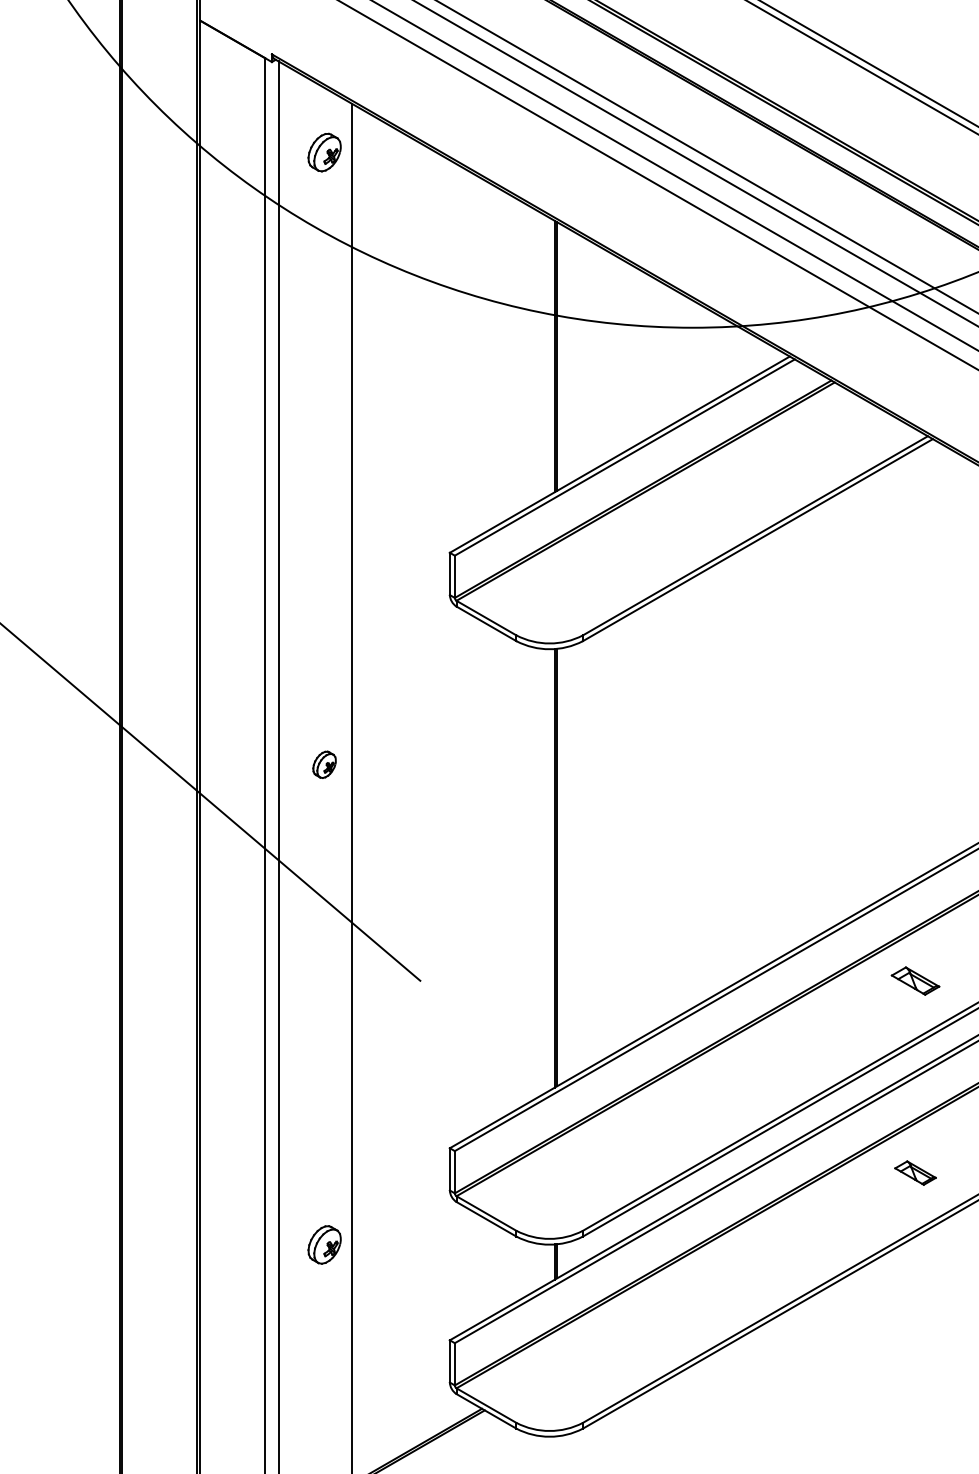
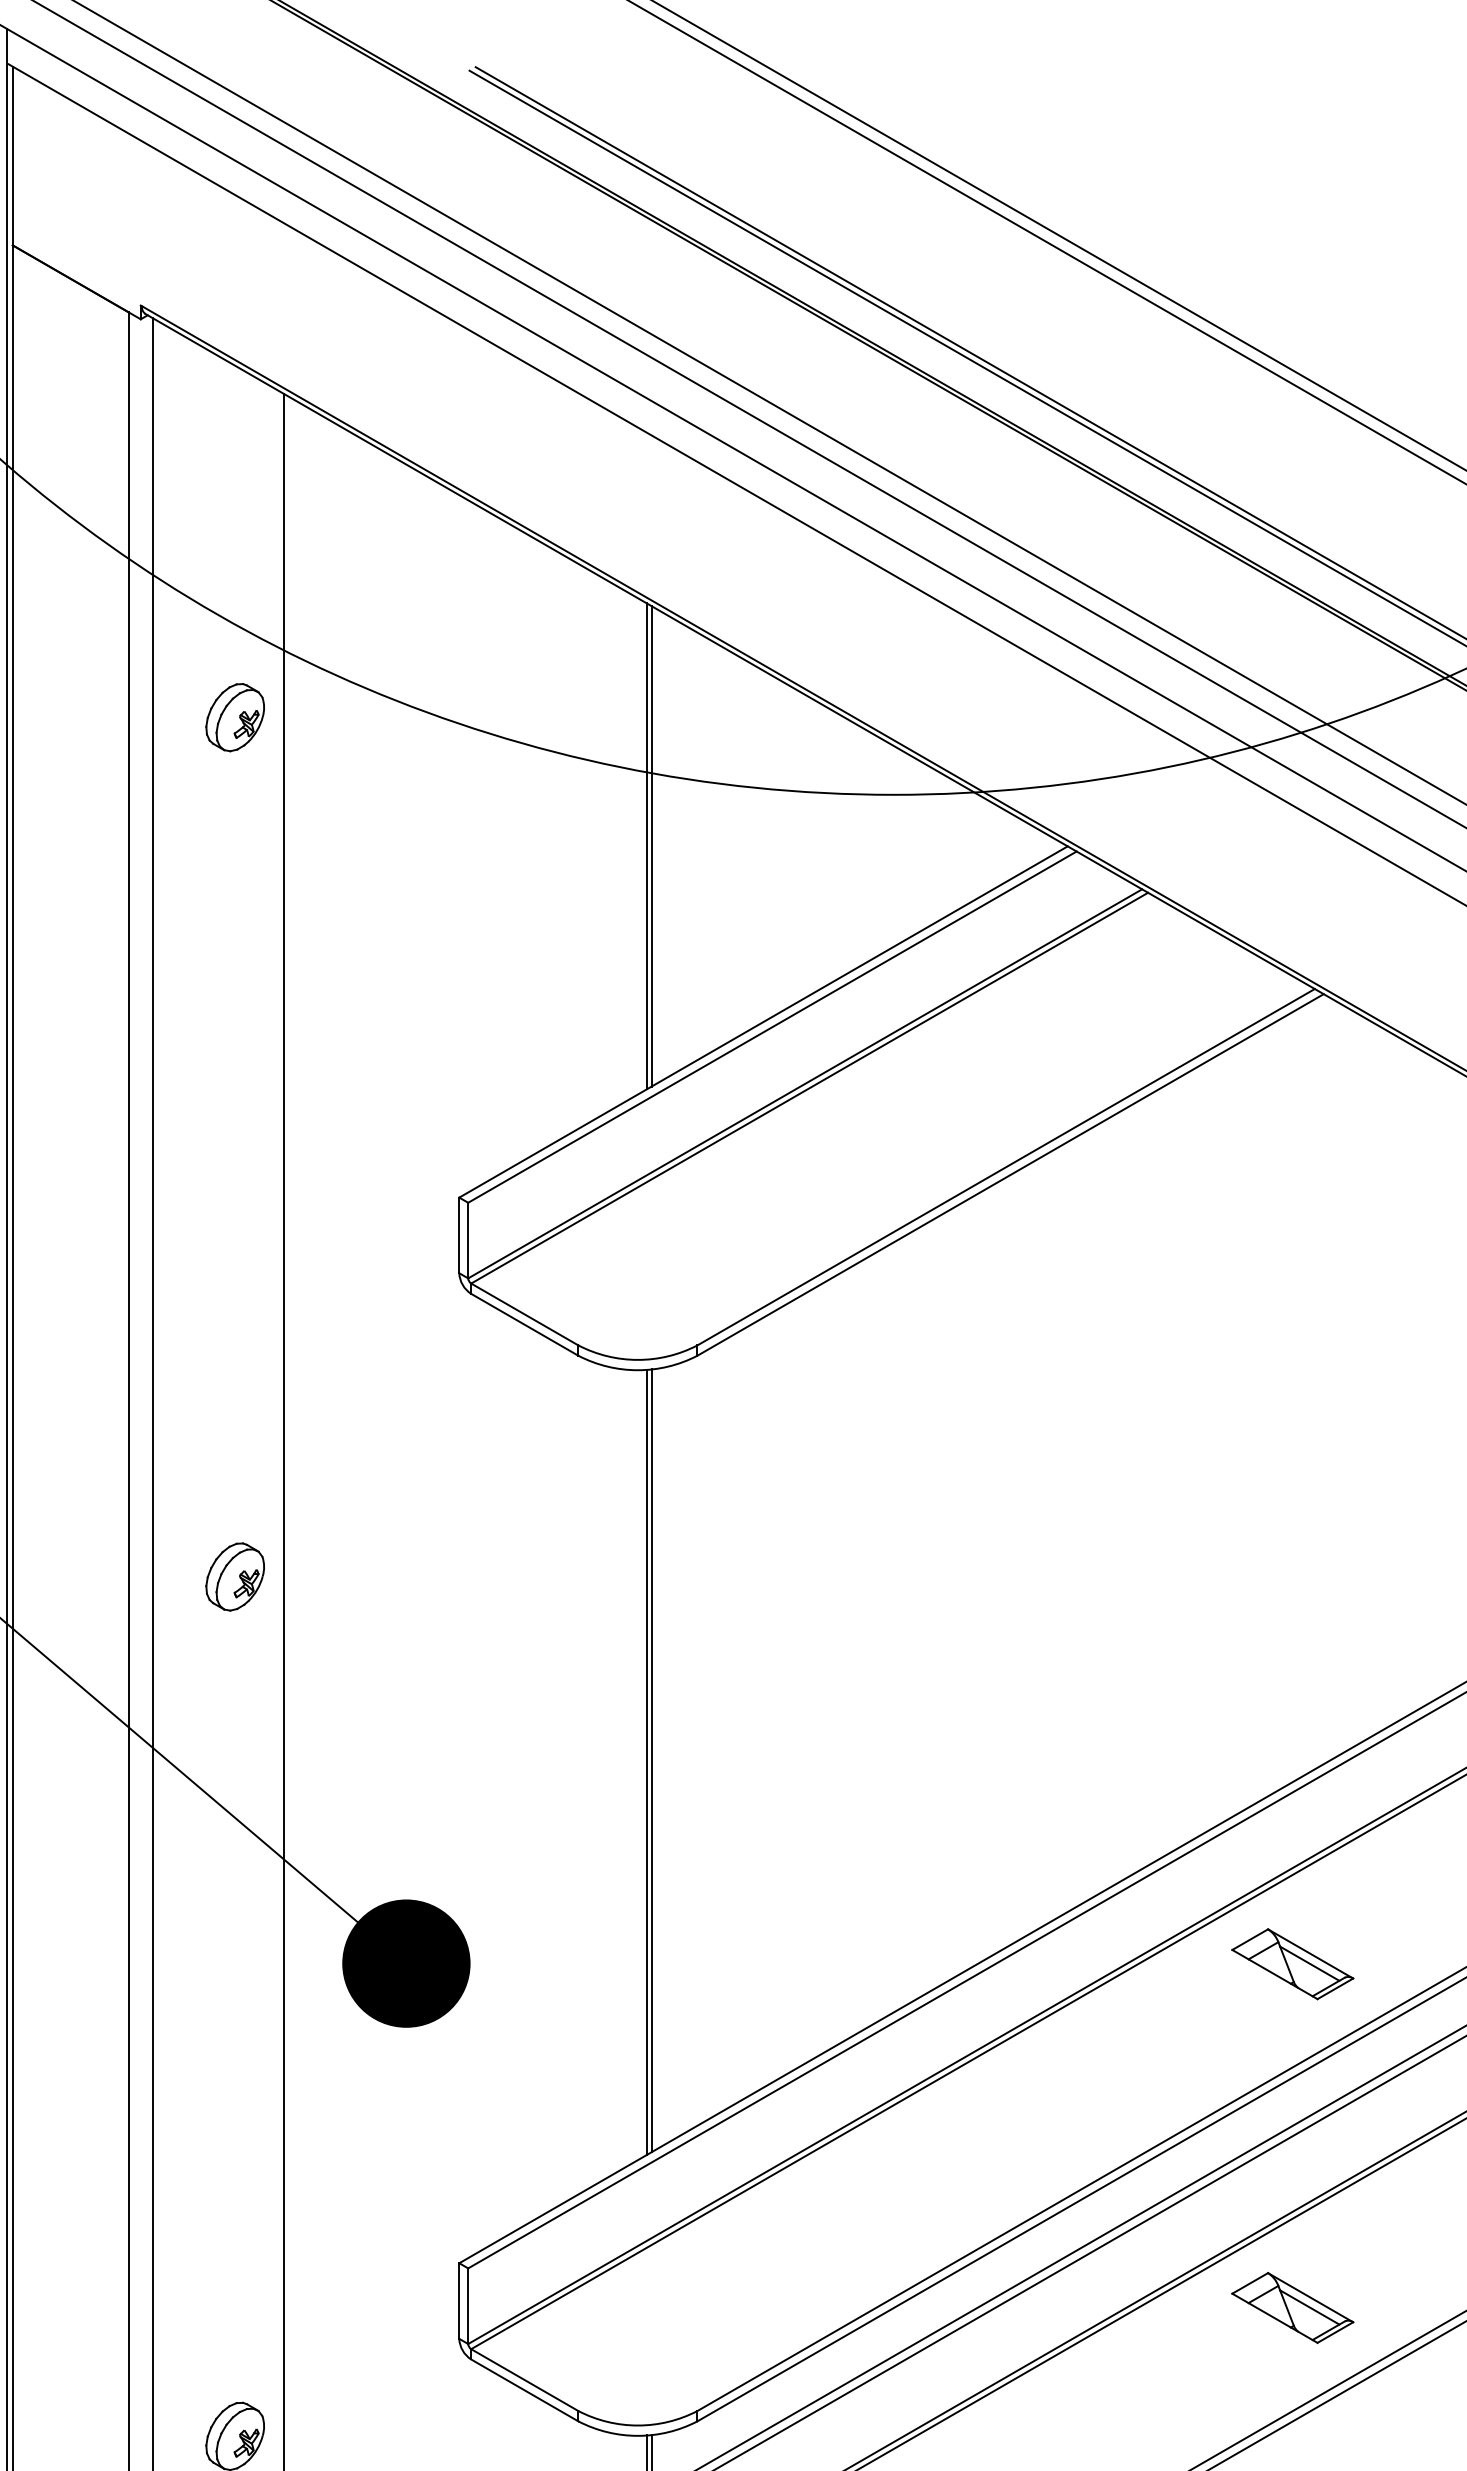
part: (324, 152) -> (234, 717), moved
part: (324, 764) -> (234, 1576), size x1.43
fill: (420, 980) -> (406, 1963), added
part: (915, 980) -> (1292, 1963), size x1.43
part: (915, 1172) -> (1292, 2306), size x1.67

